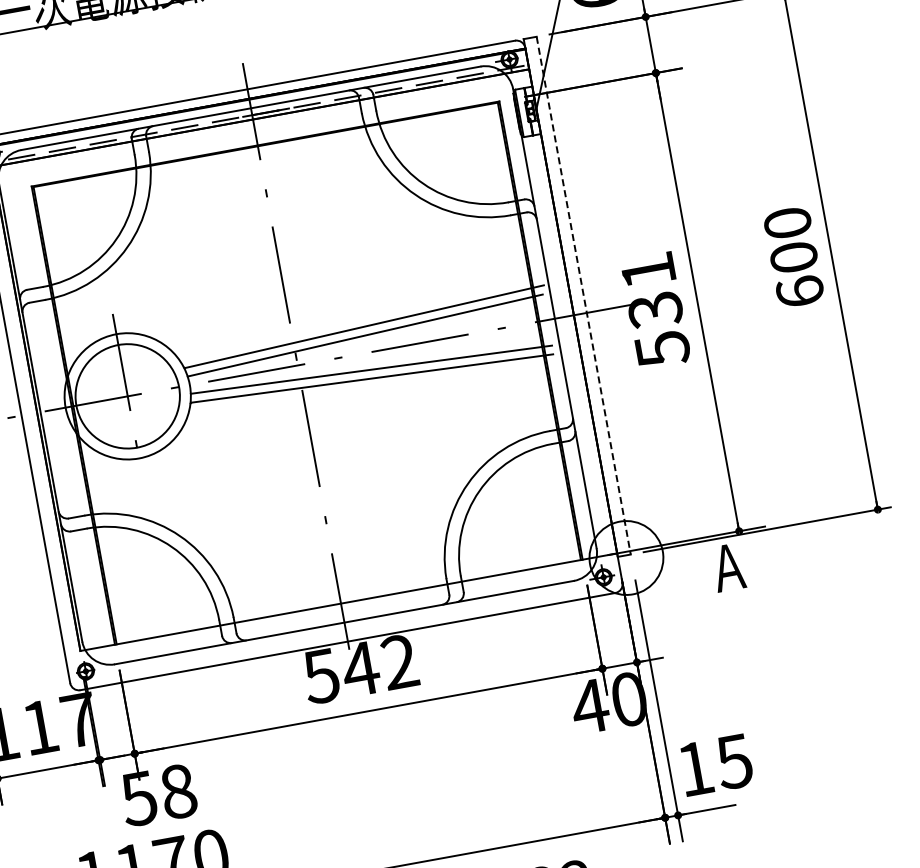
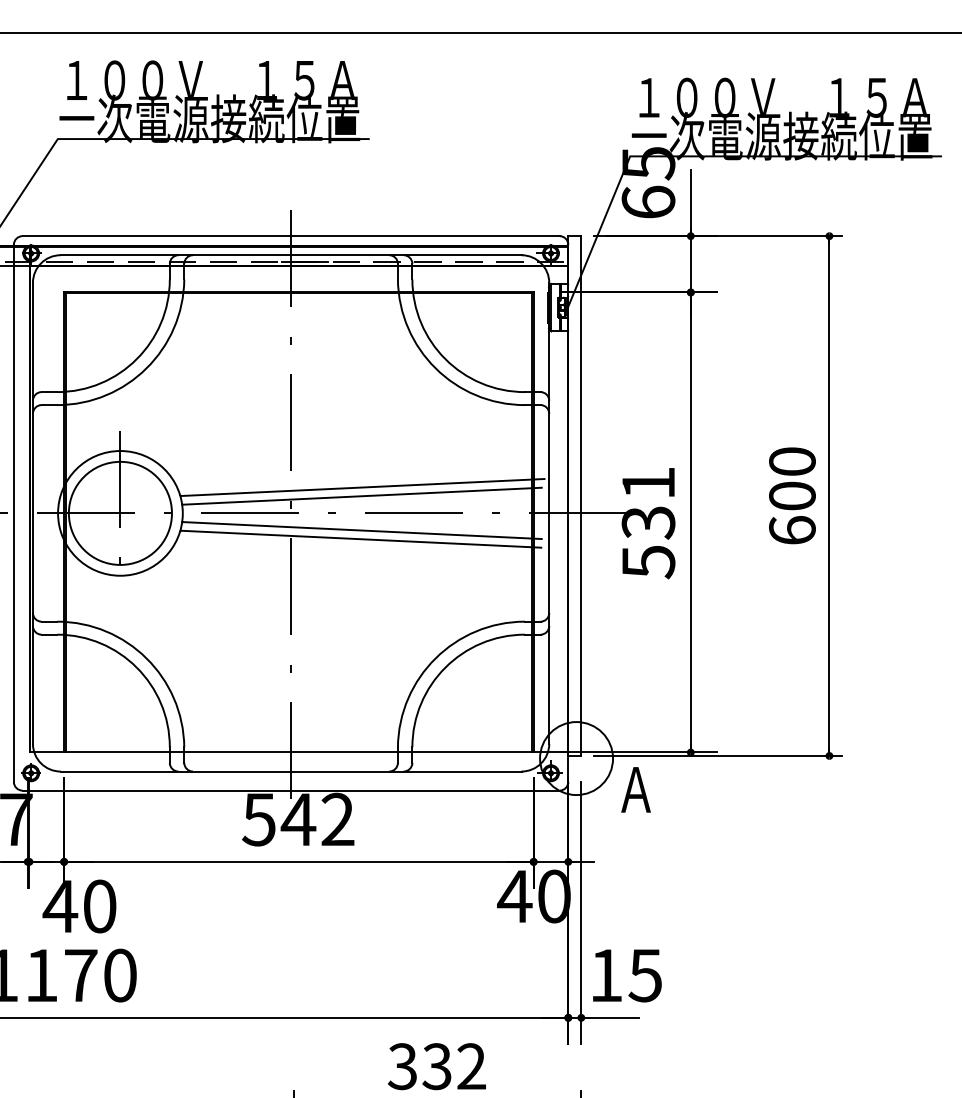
line: (583, 296) -> (581, 496), dashed -> solid
text: (727, 567) -> (635, 789), moved
text: (158, 795) -> (79, 906), 58 -> 40

